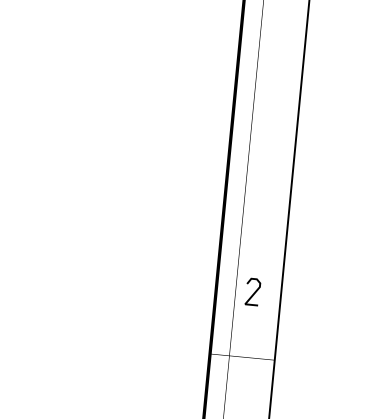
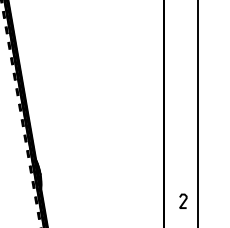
curve: (255, 290) -> (184, 200), moved

